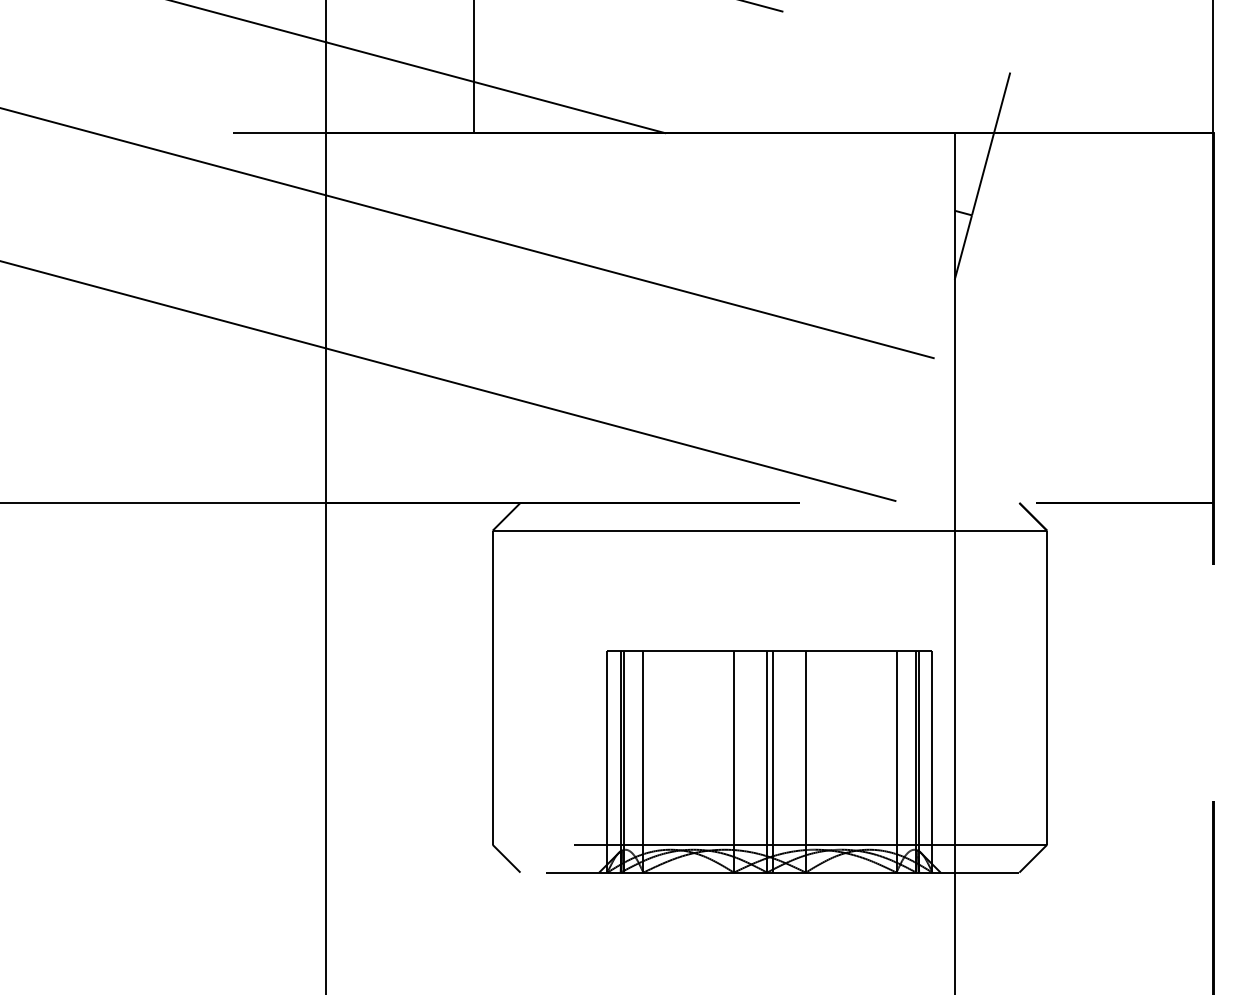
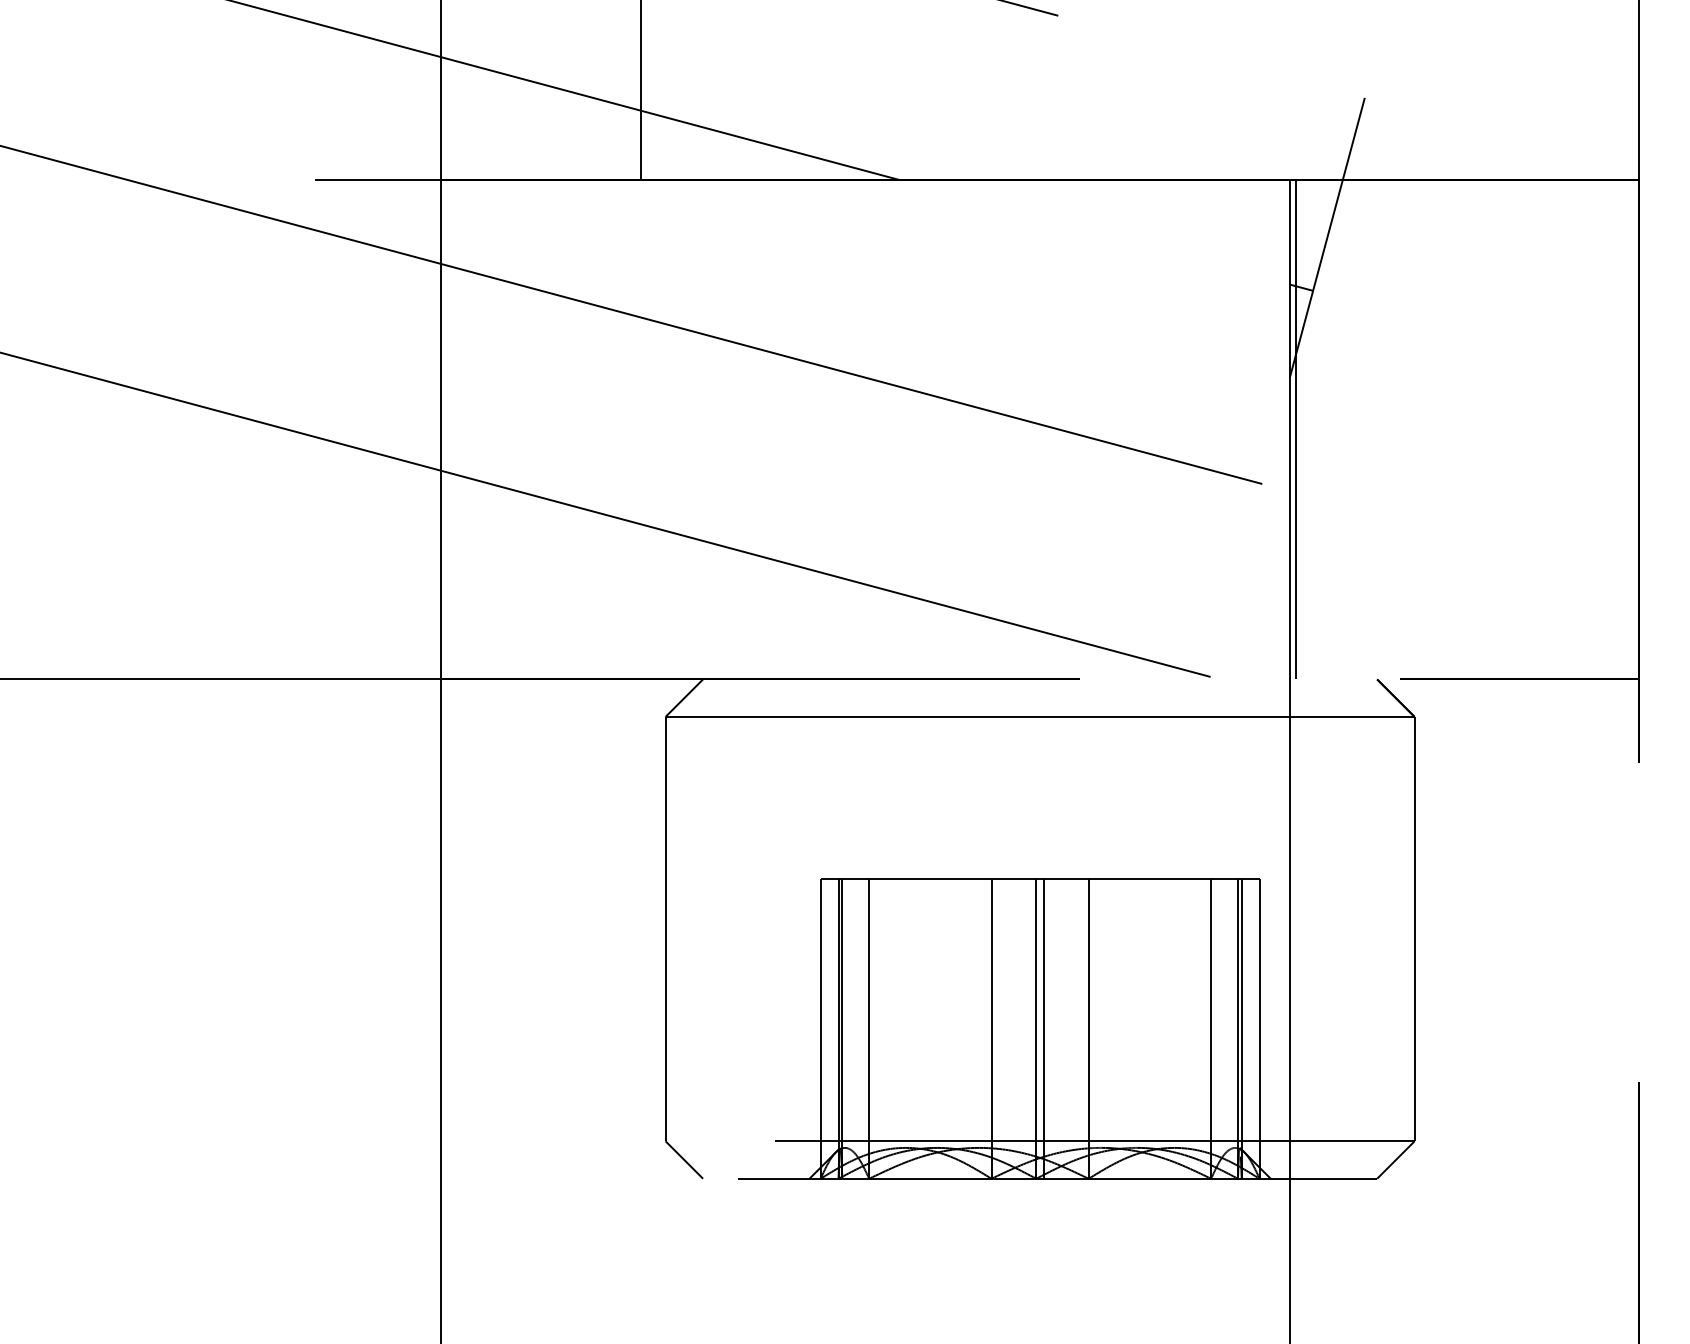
line: (959, 318) -> (1296, 430), added

